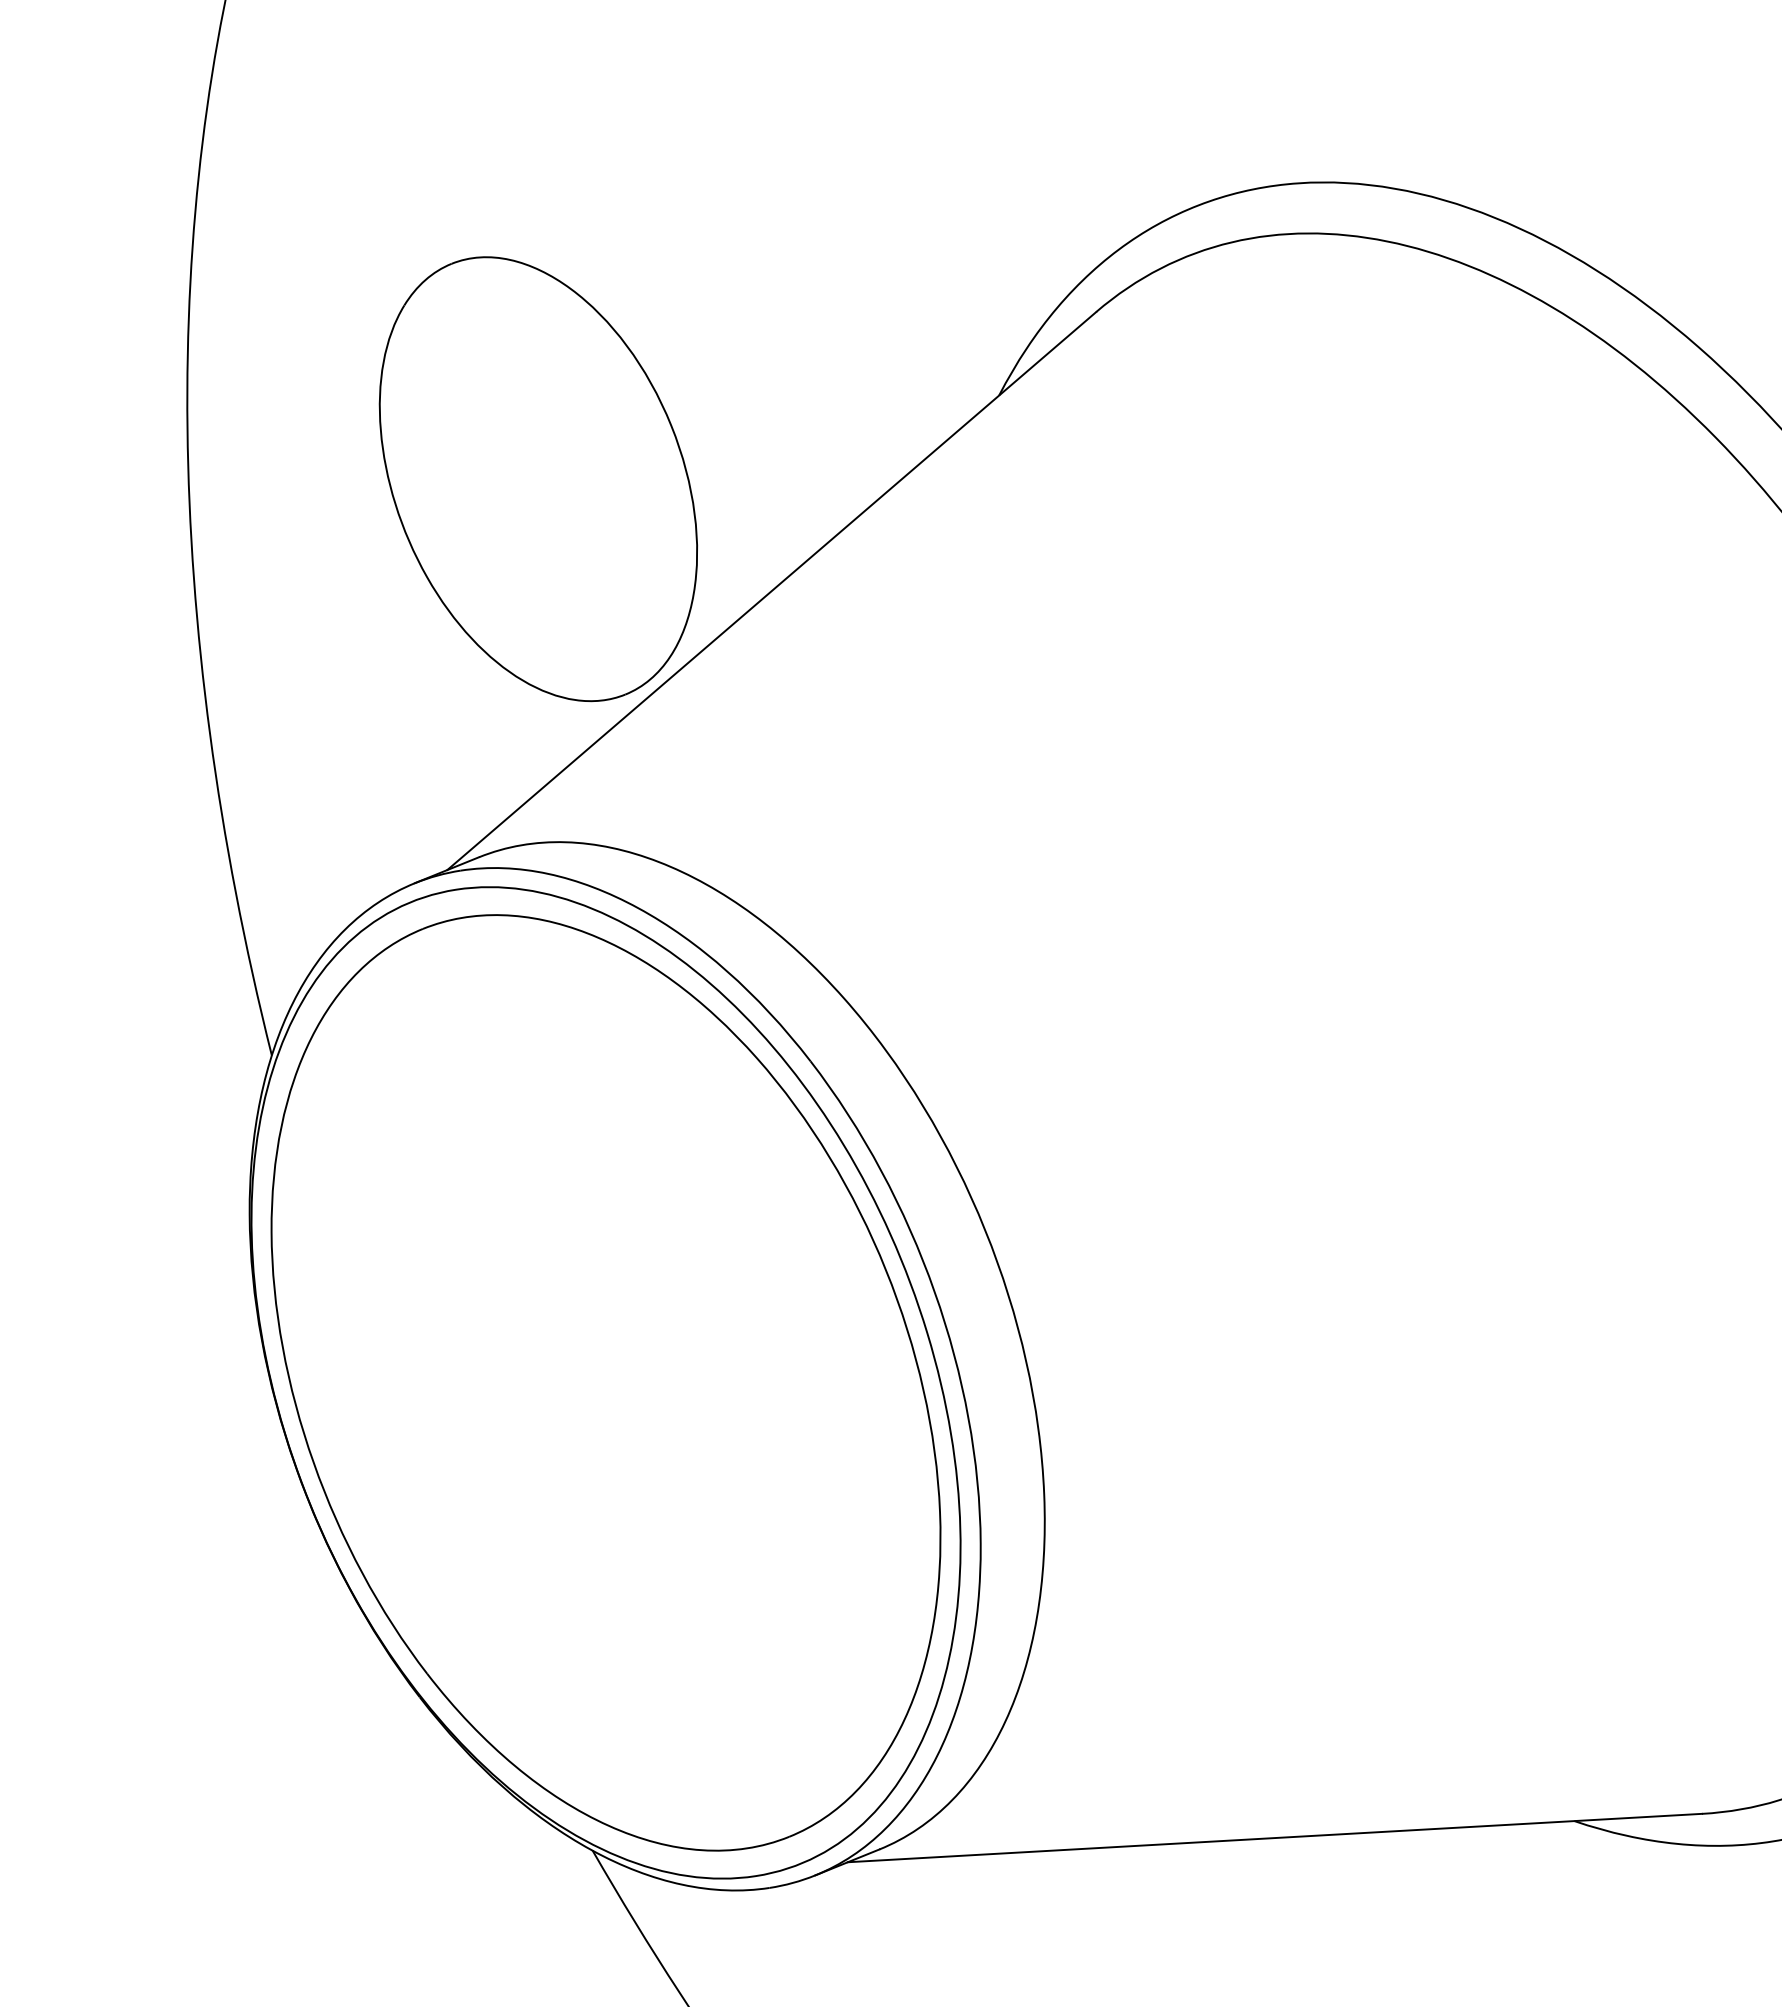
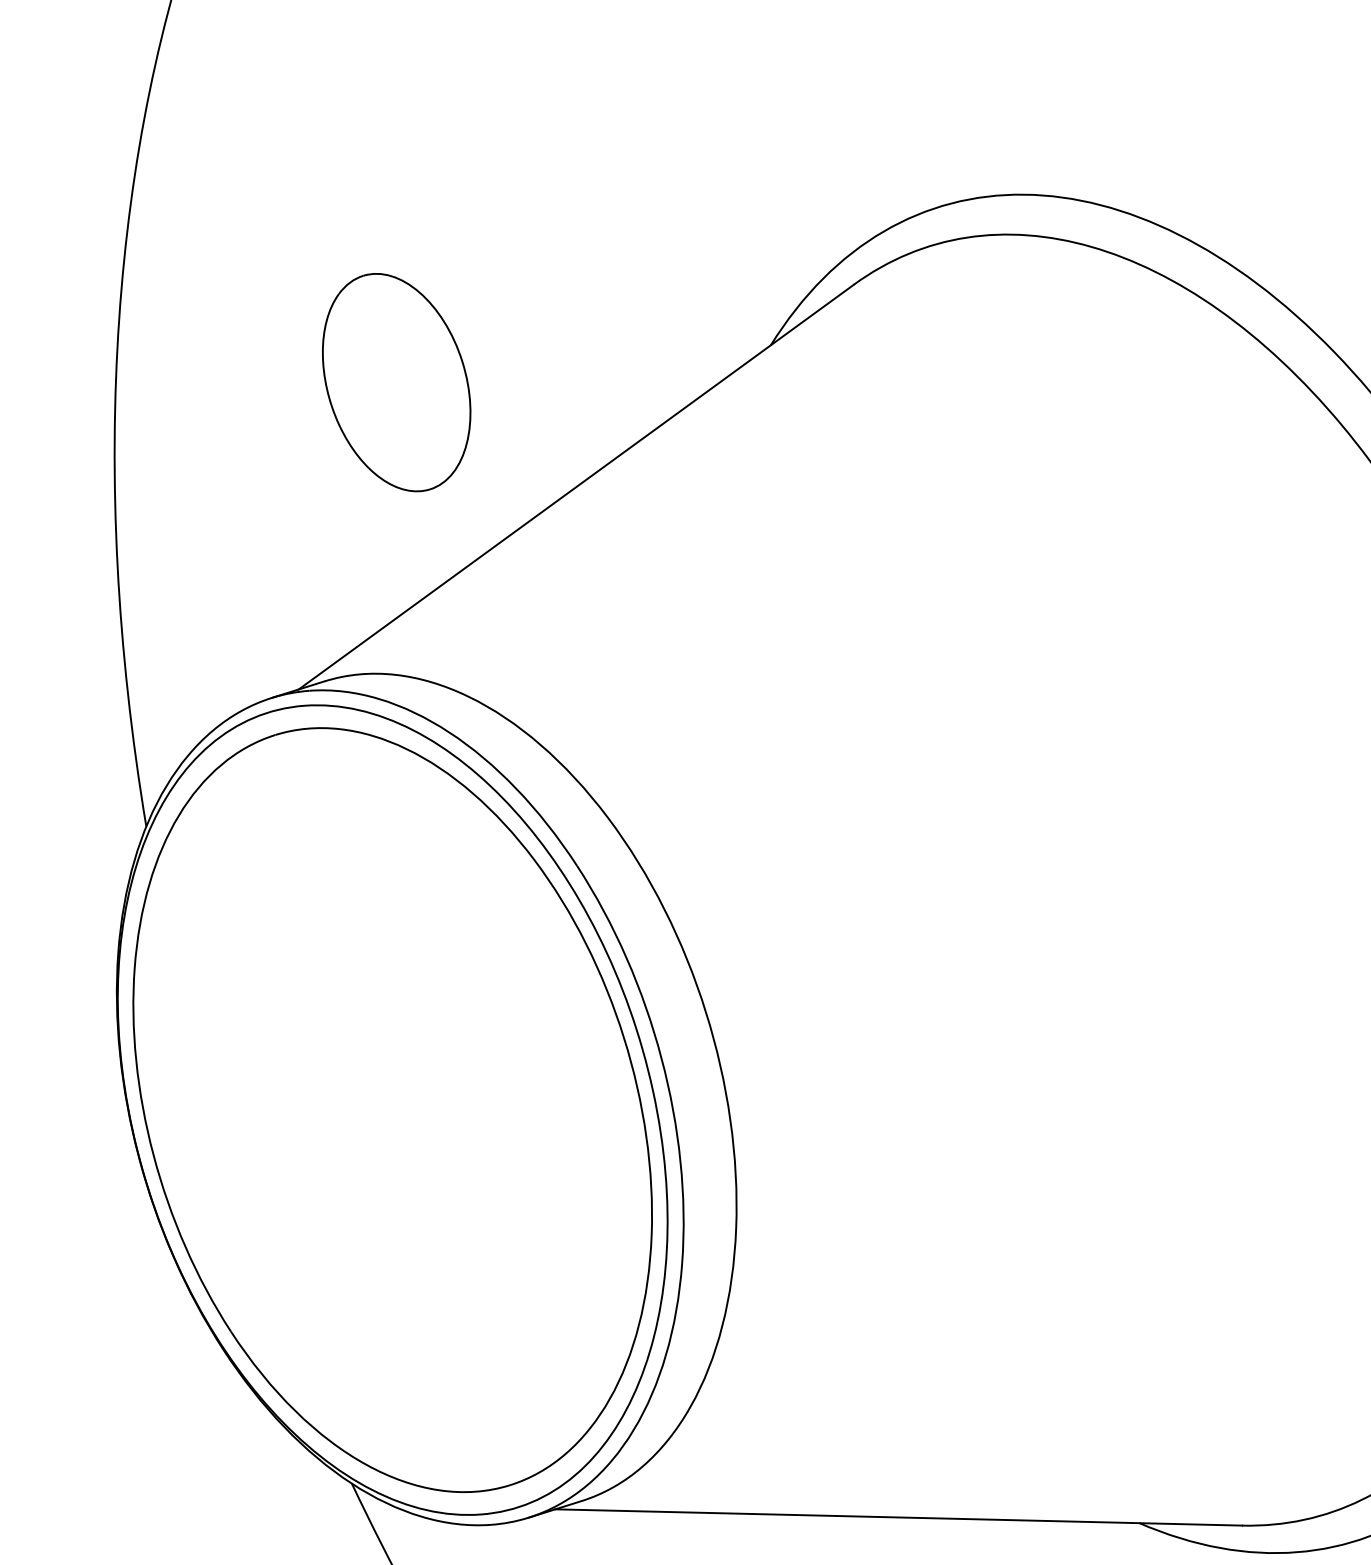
part: (537, 479) -> (396, 382), size x0.6

